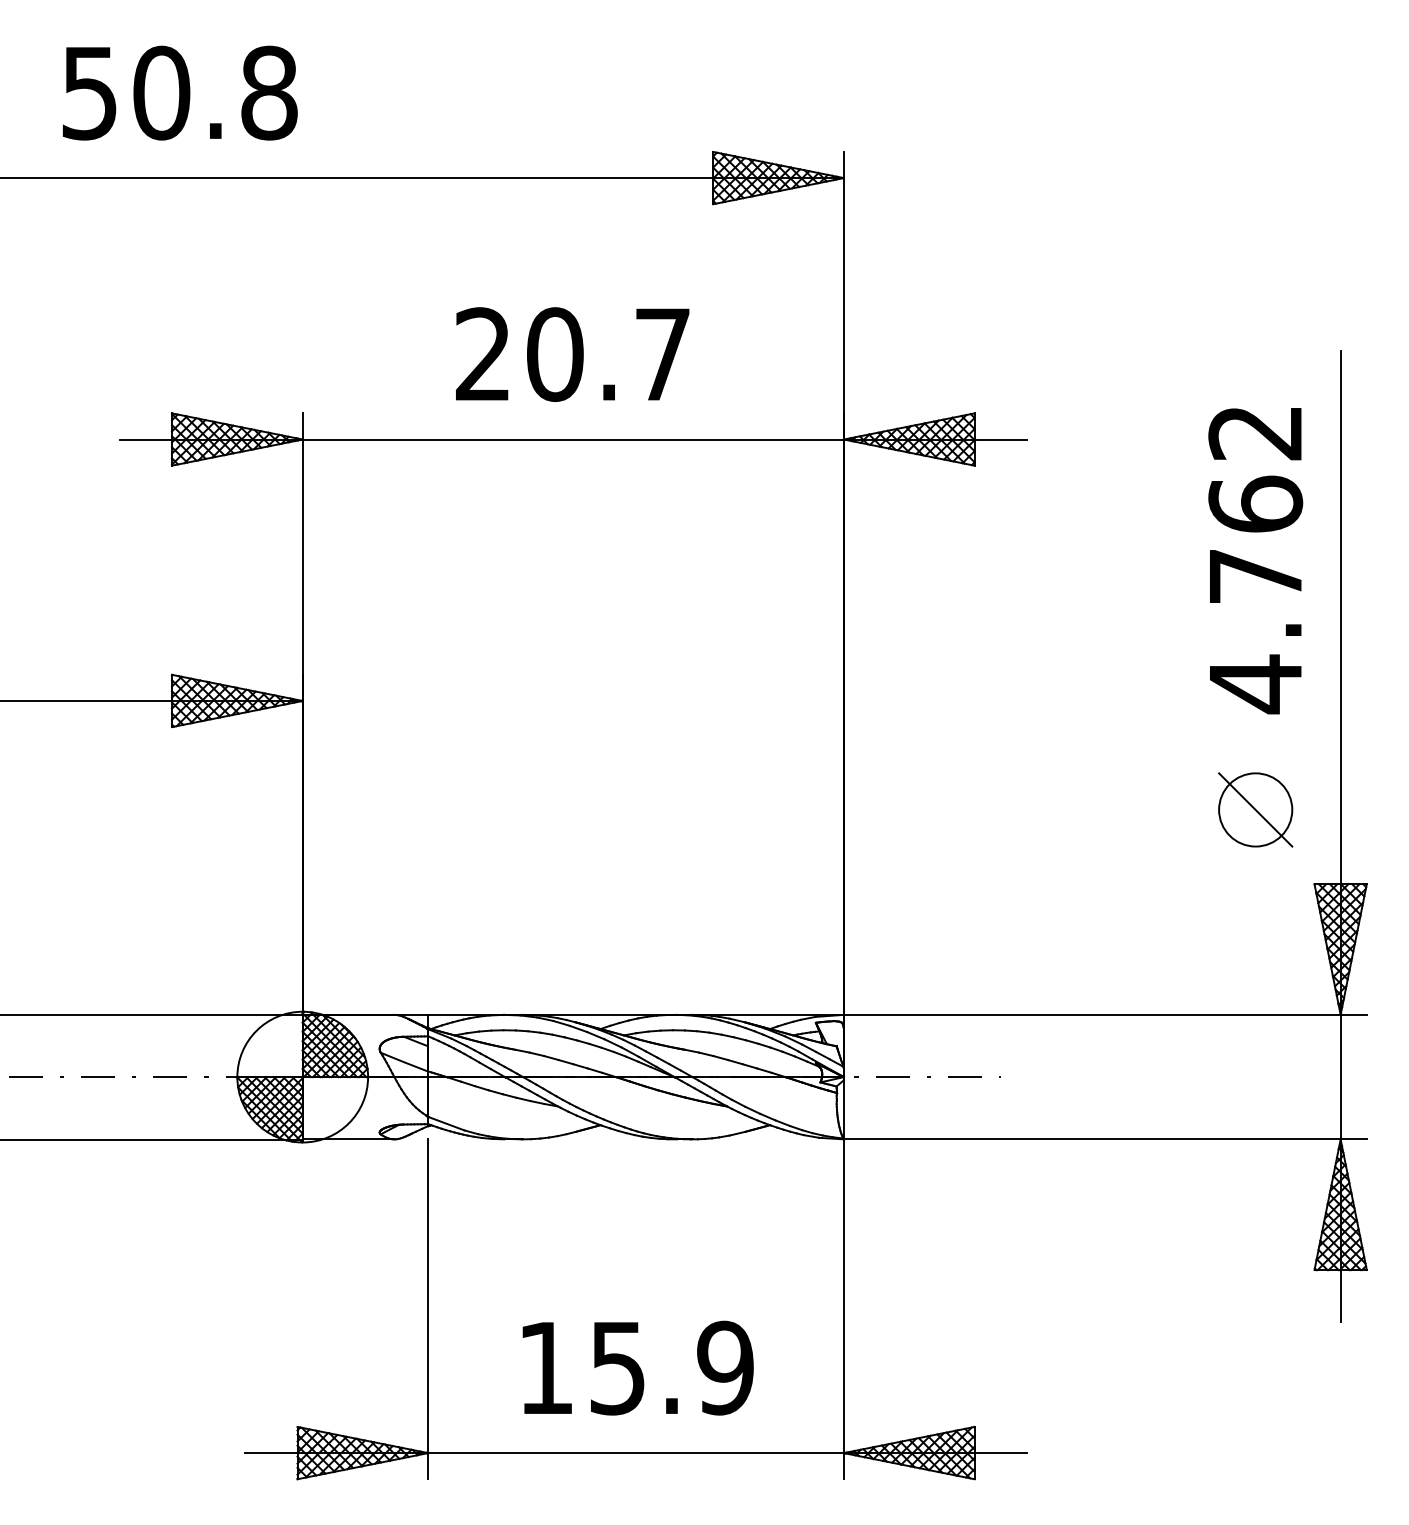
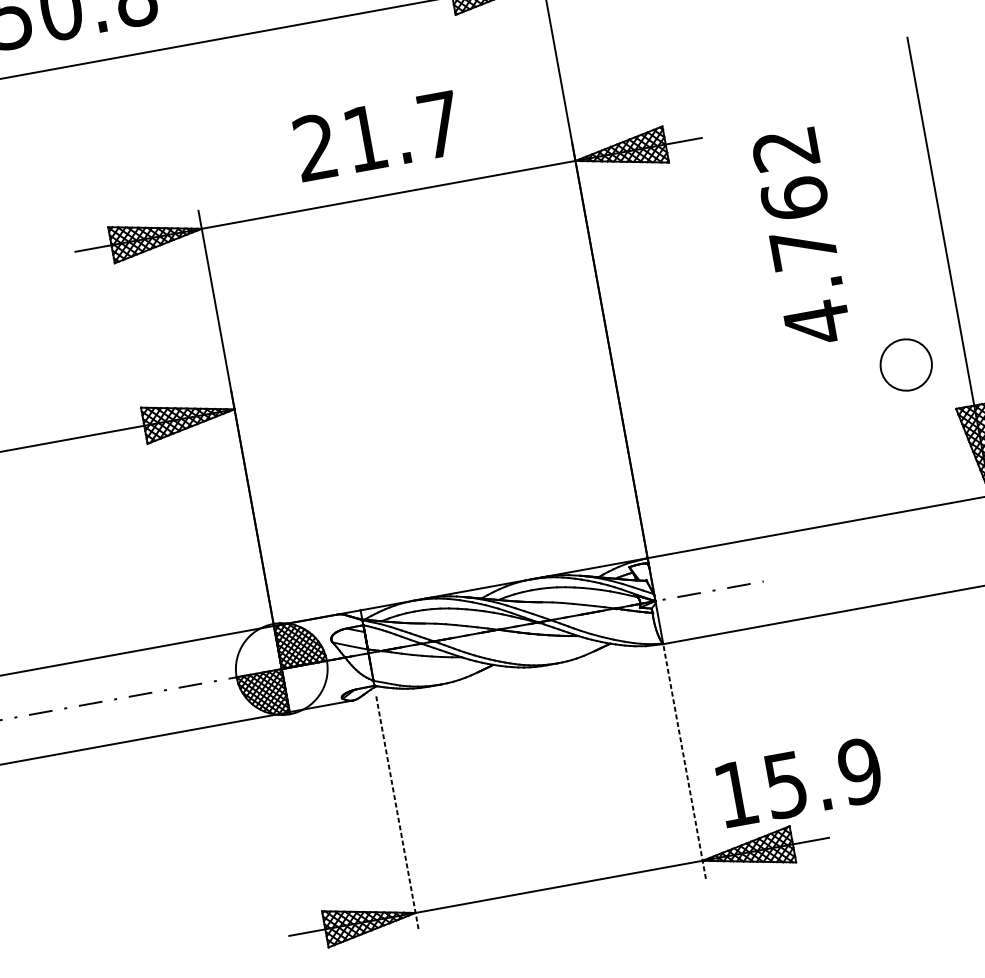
text: (555, 354) -> (365, 138), 20.7 -> 21.7
text: (1255, 561) -> (801, 238), moved
line: (1255, 809) -> (906, 364), removed
line: (428, 1309) -> (397, 813), solid -> dashed
line: (843, 1309) -> (684, 761), solid -> dashed
text: (637, 1367) -> (799, 782), moved

